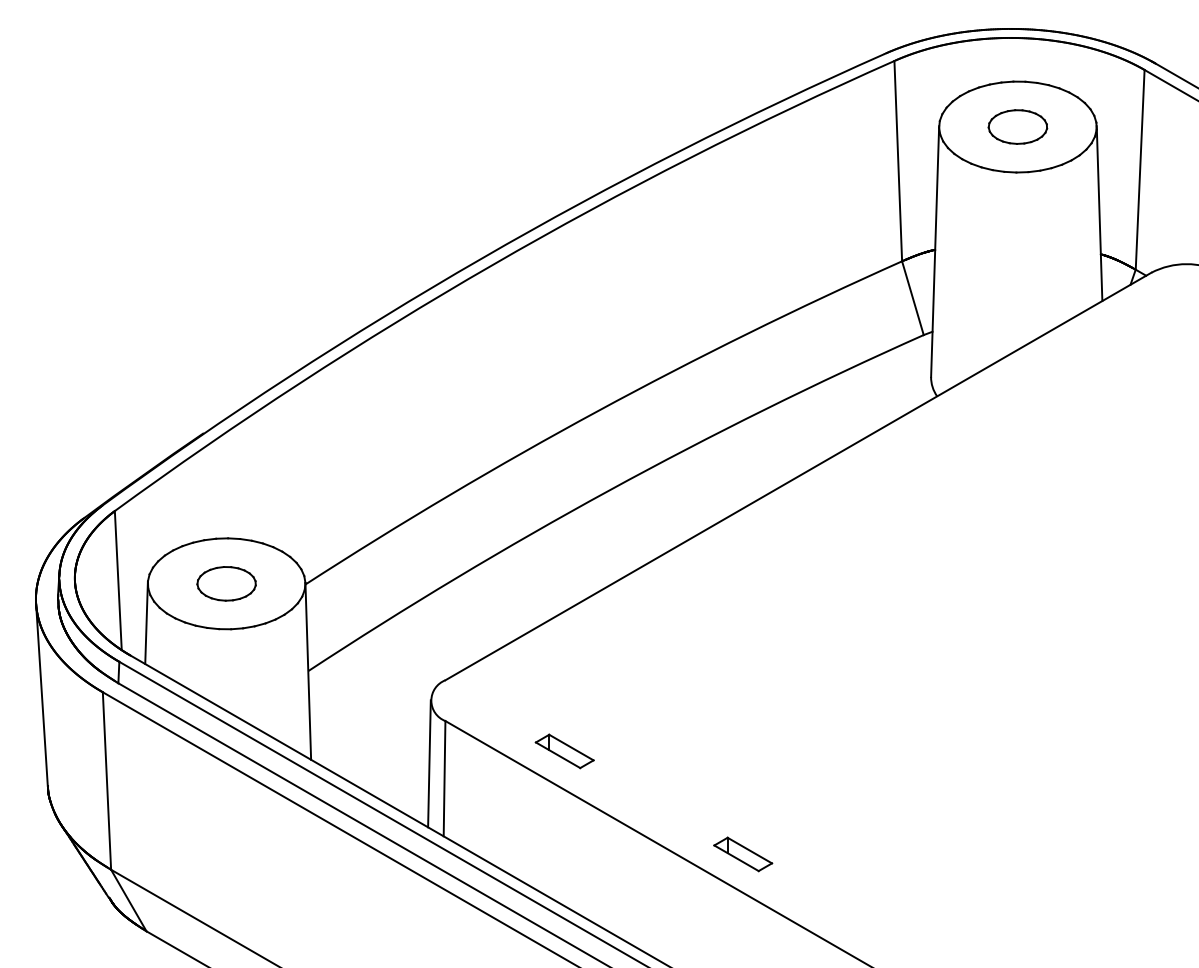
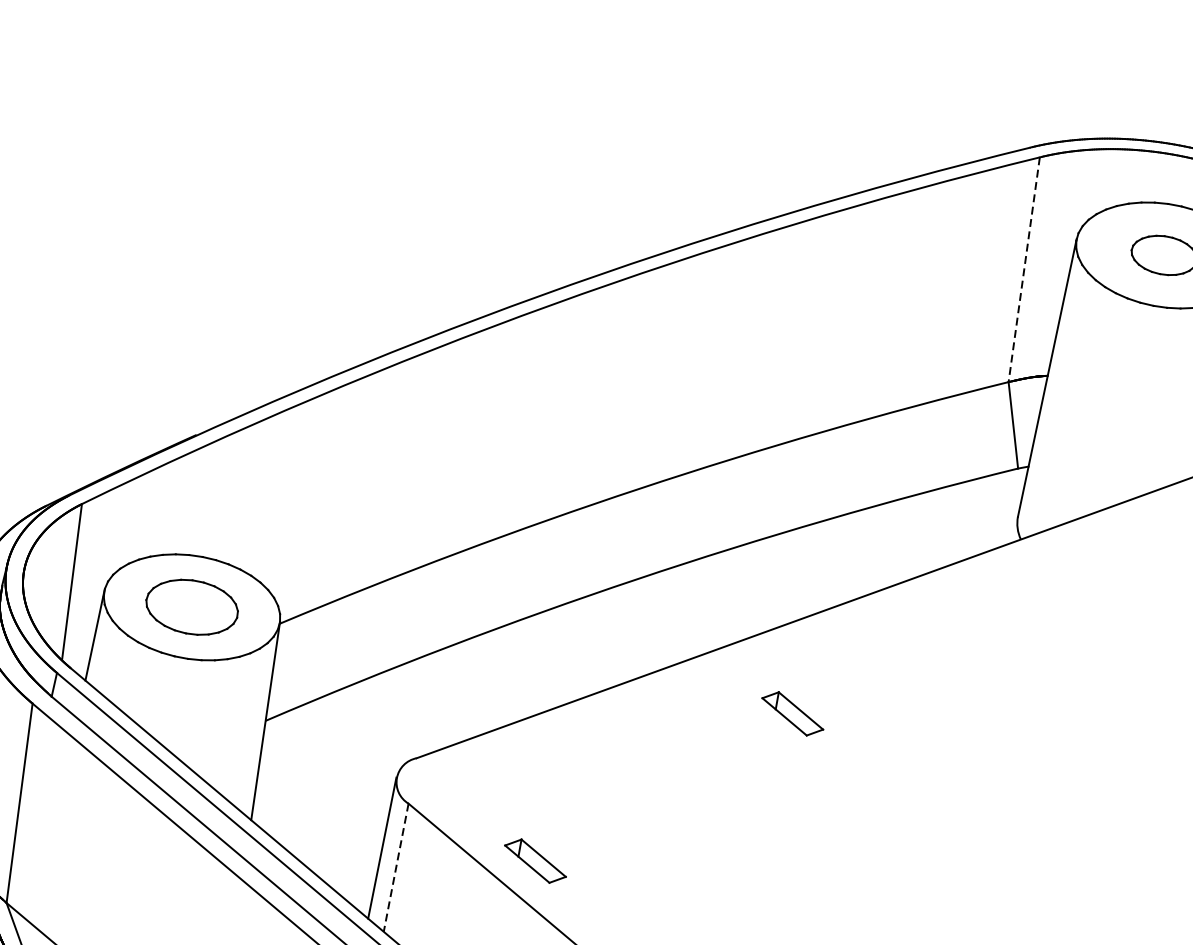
line: (898, 161) -> (1024, 270), solid -> dashed
part: (226, 583) -> (191, 606), size x1.4
part: (765, 583) -> (792, 713), added
line: (444, 778) -> (396, 867), solid -> dashed

